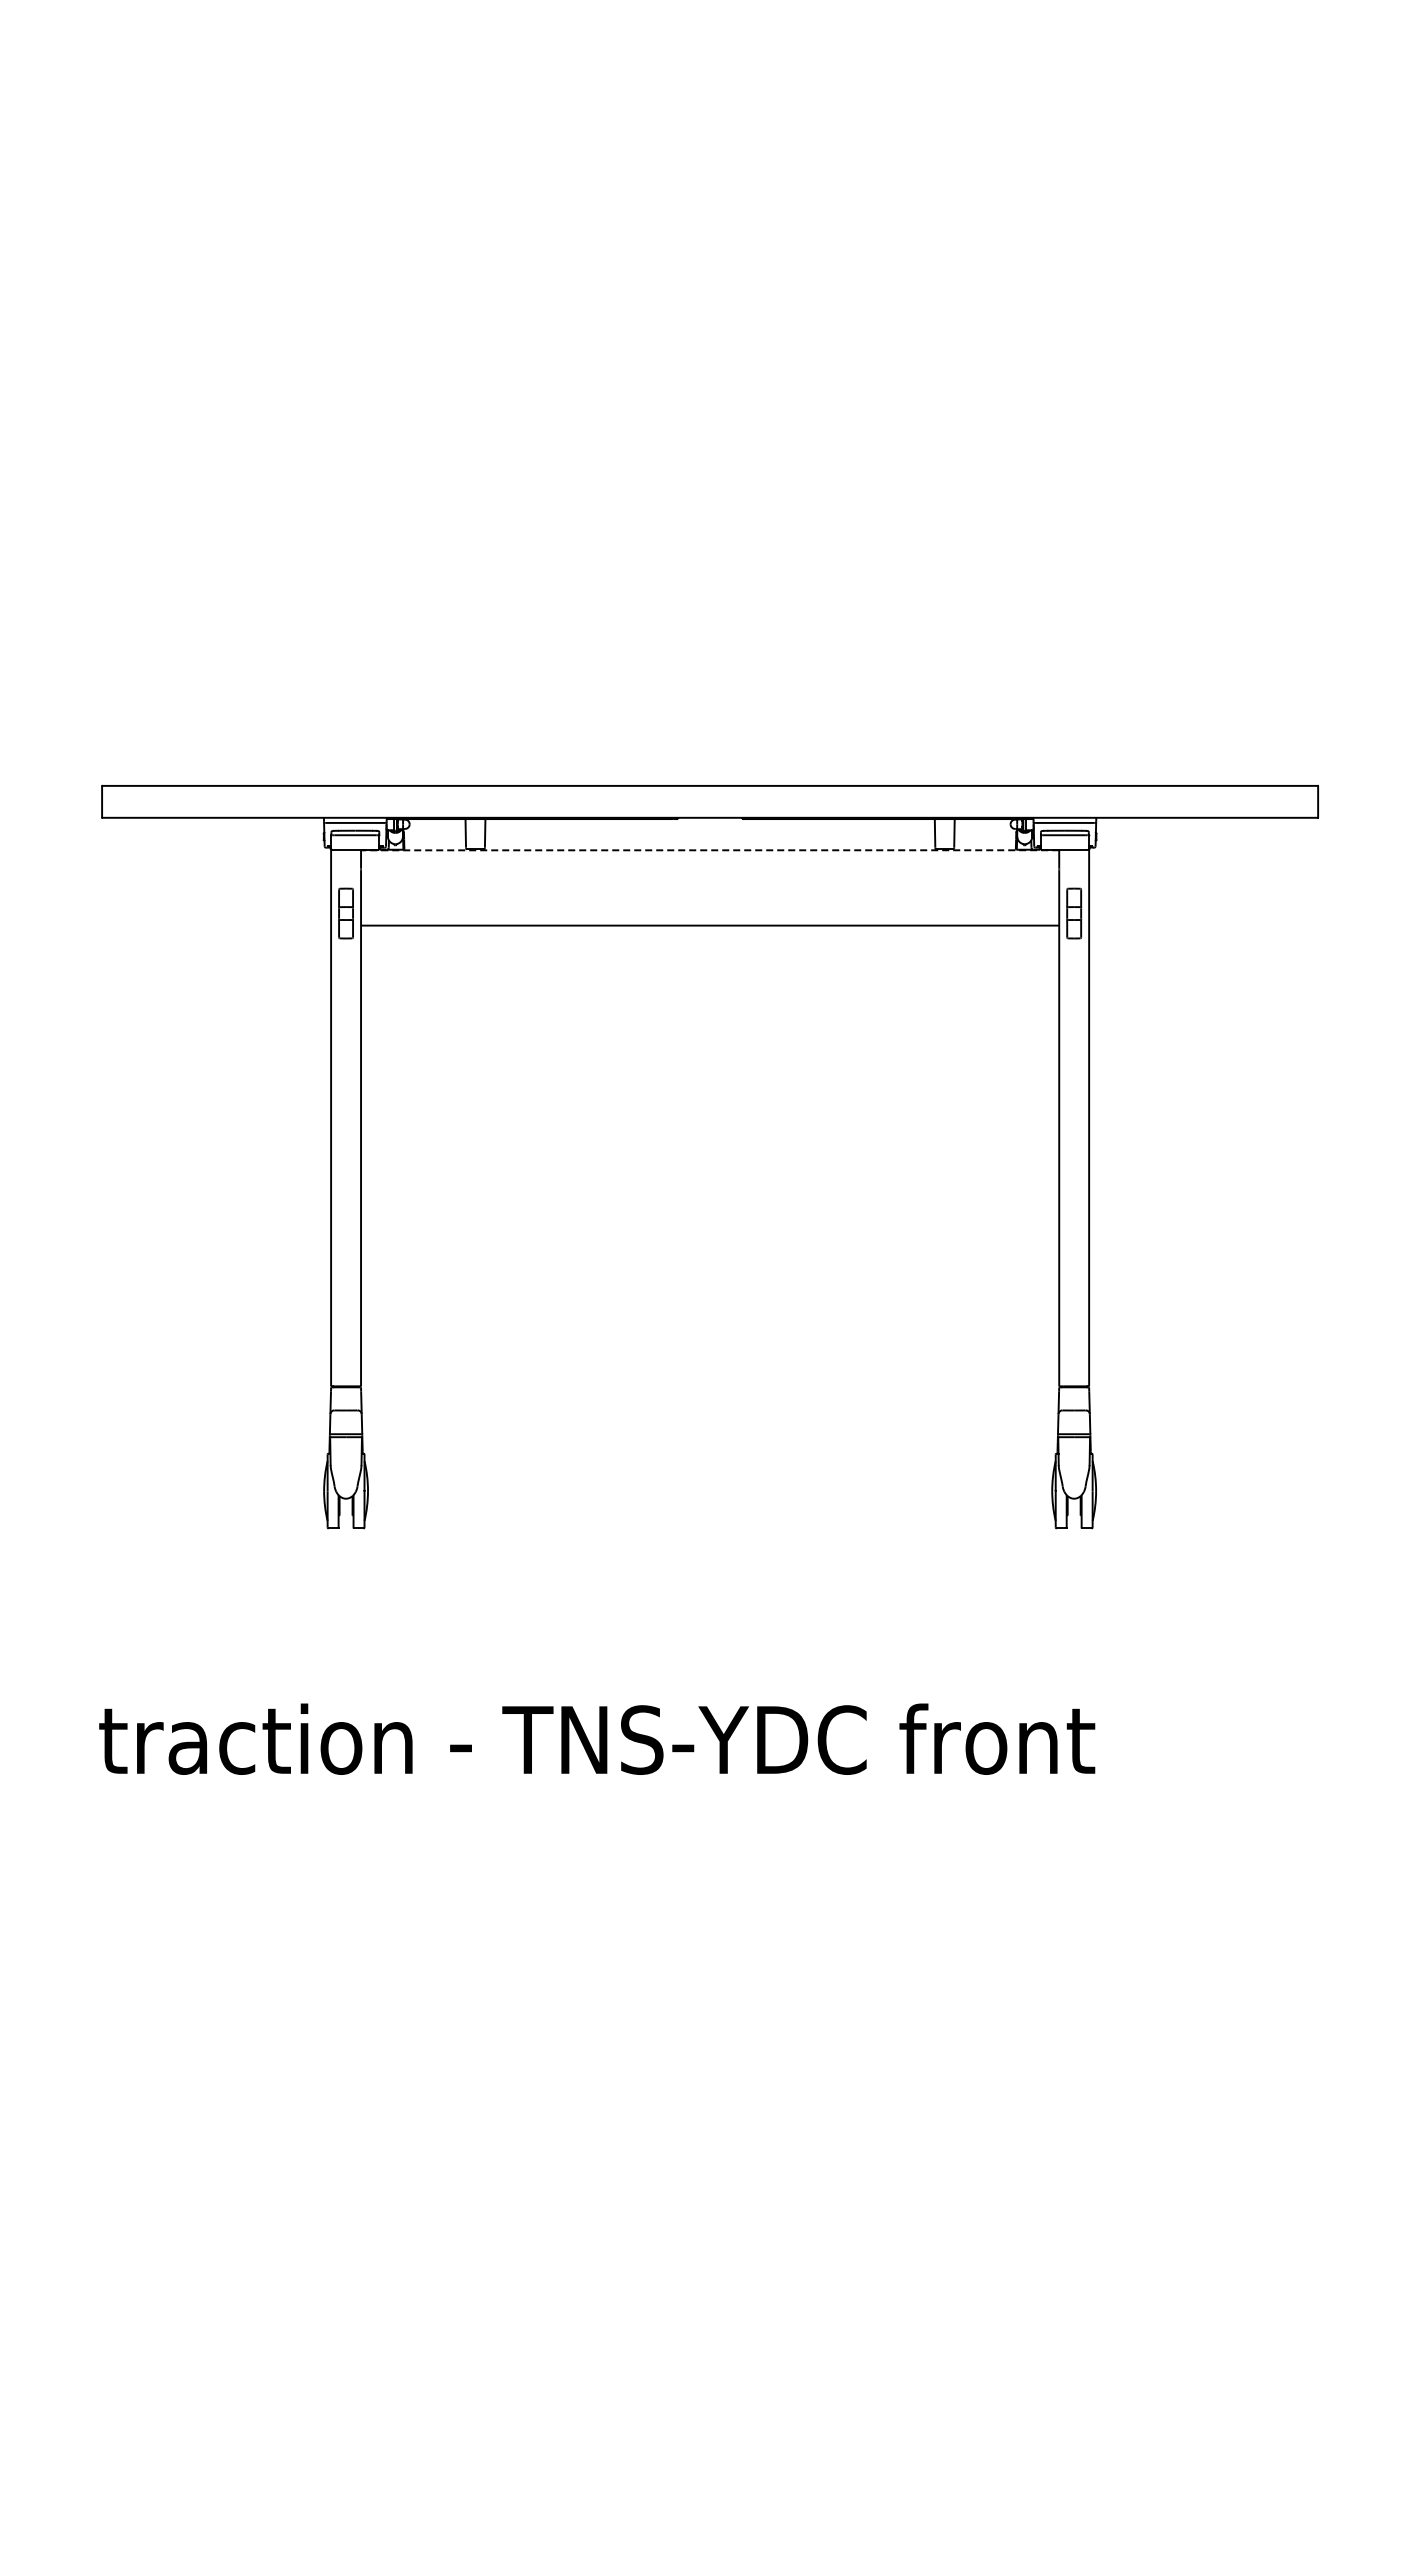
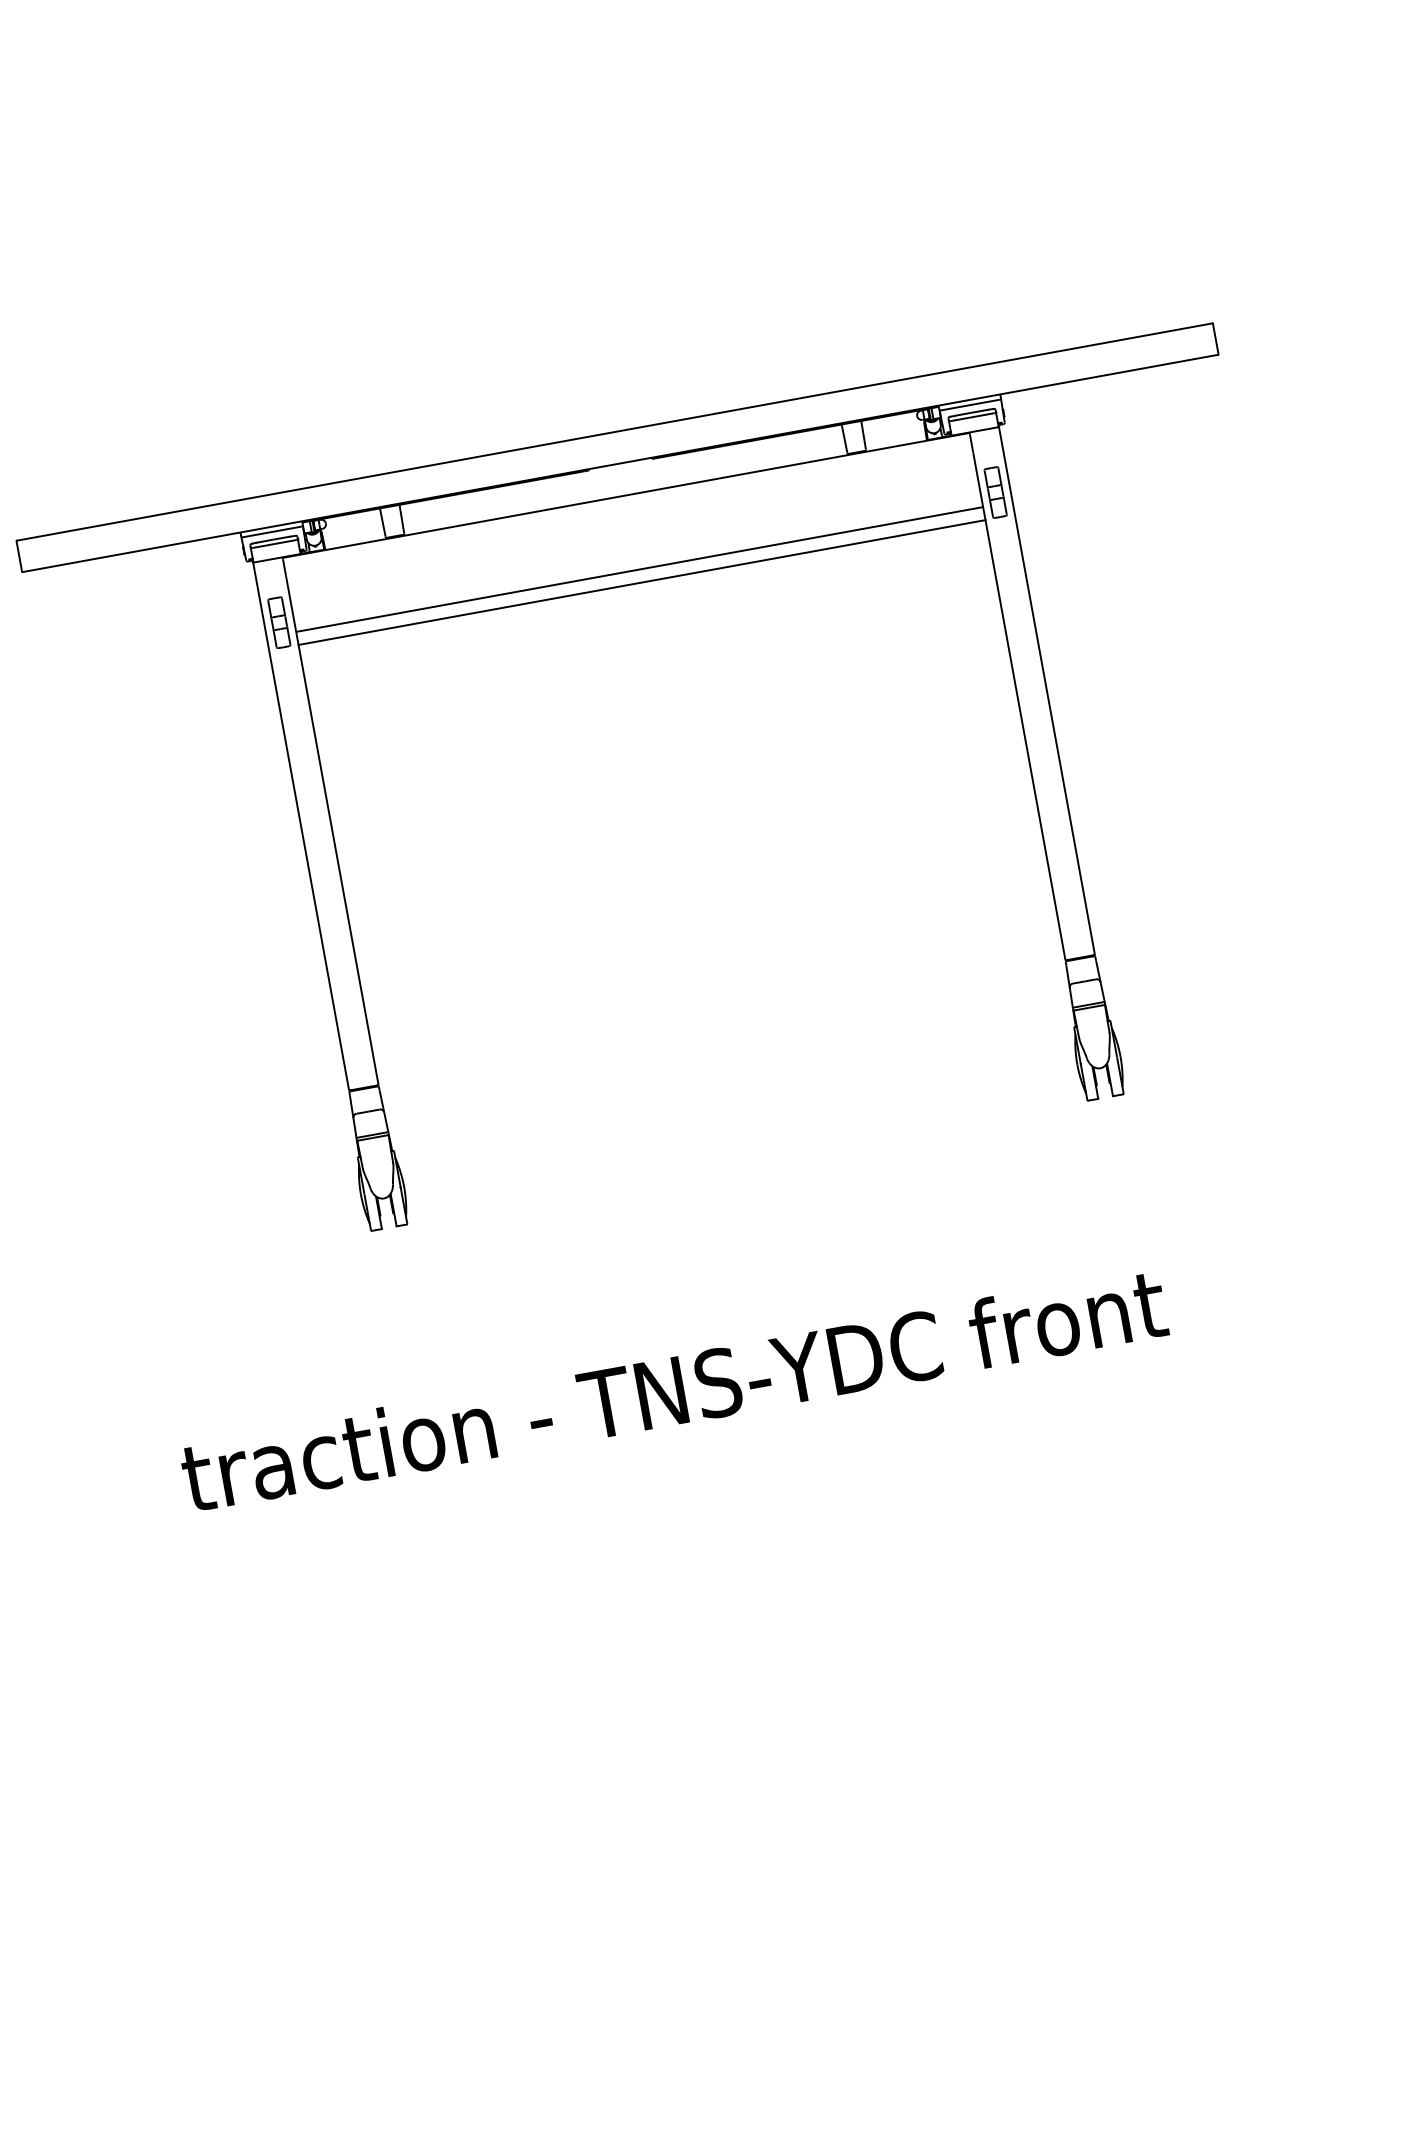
line: (709, 850) -> (625, 495), dashed -> solid
line: (710, 938) -> (642, 582), added

